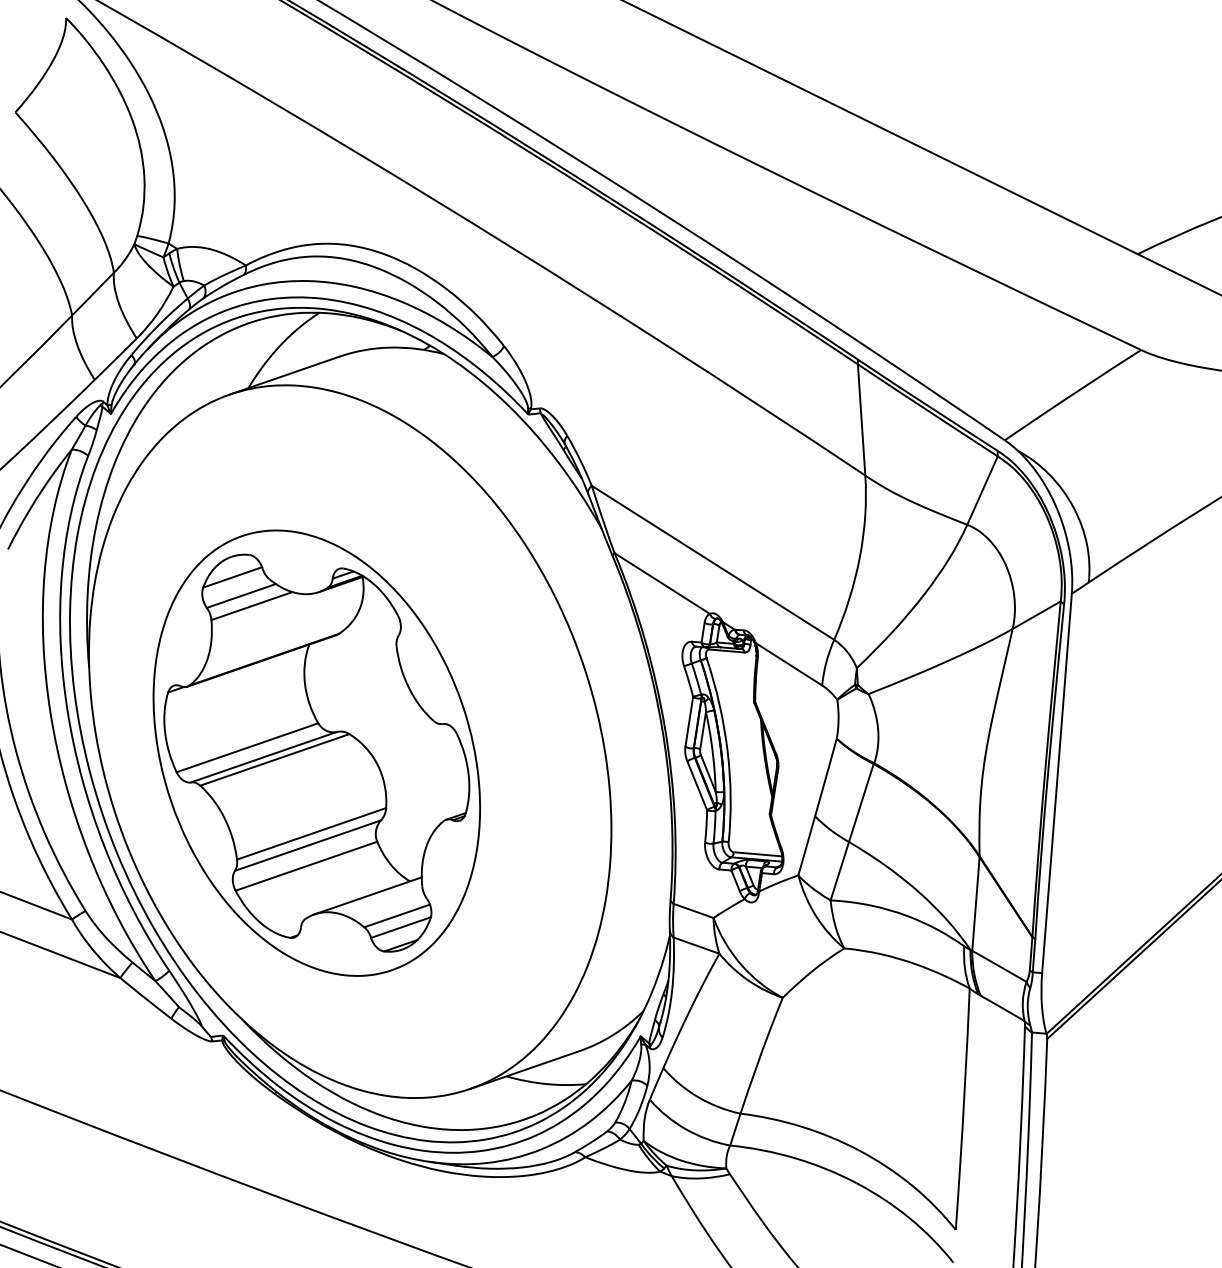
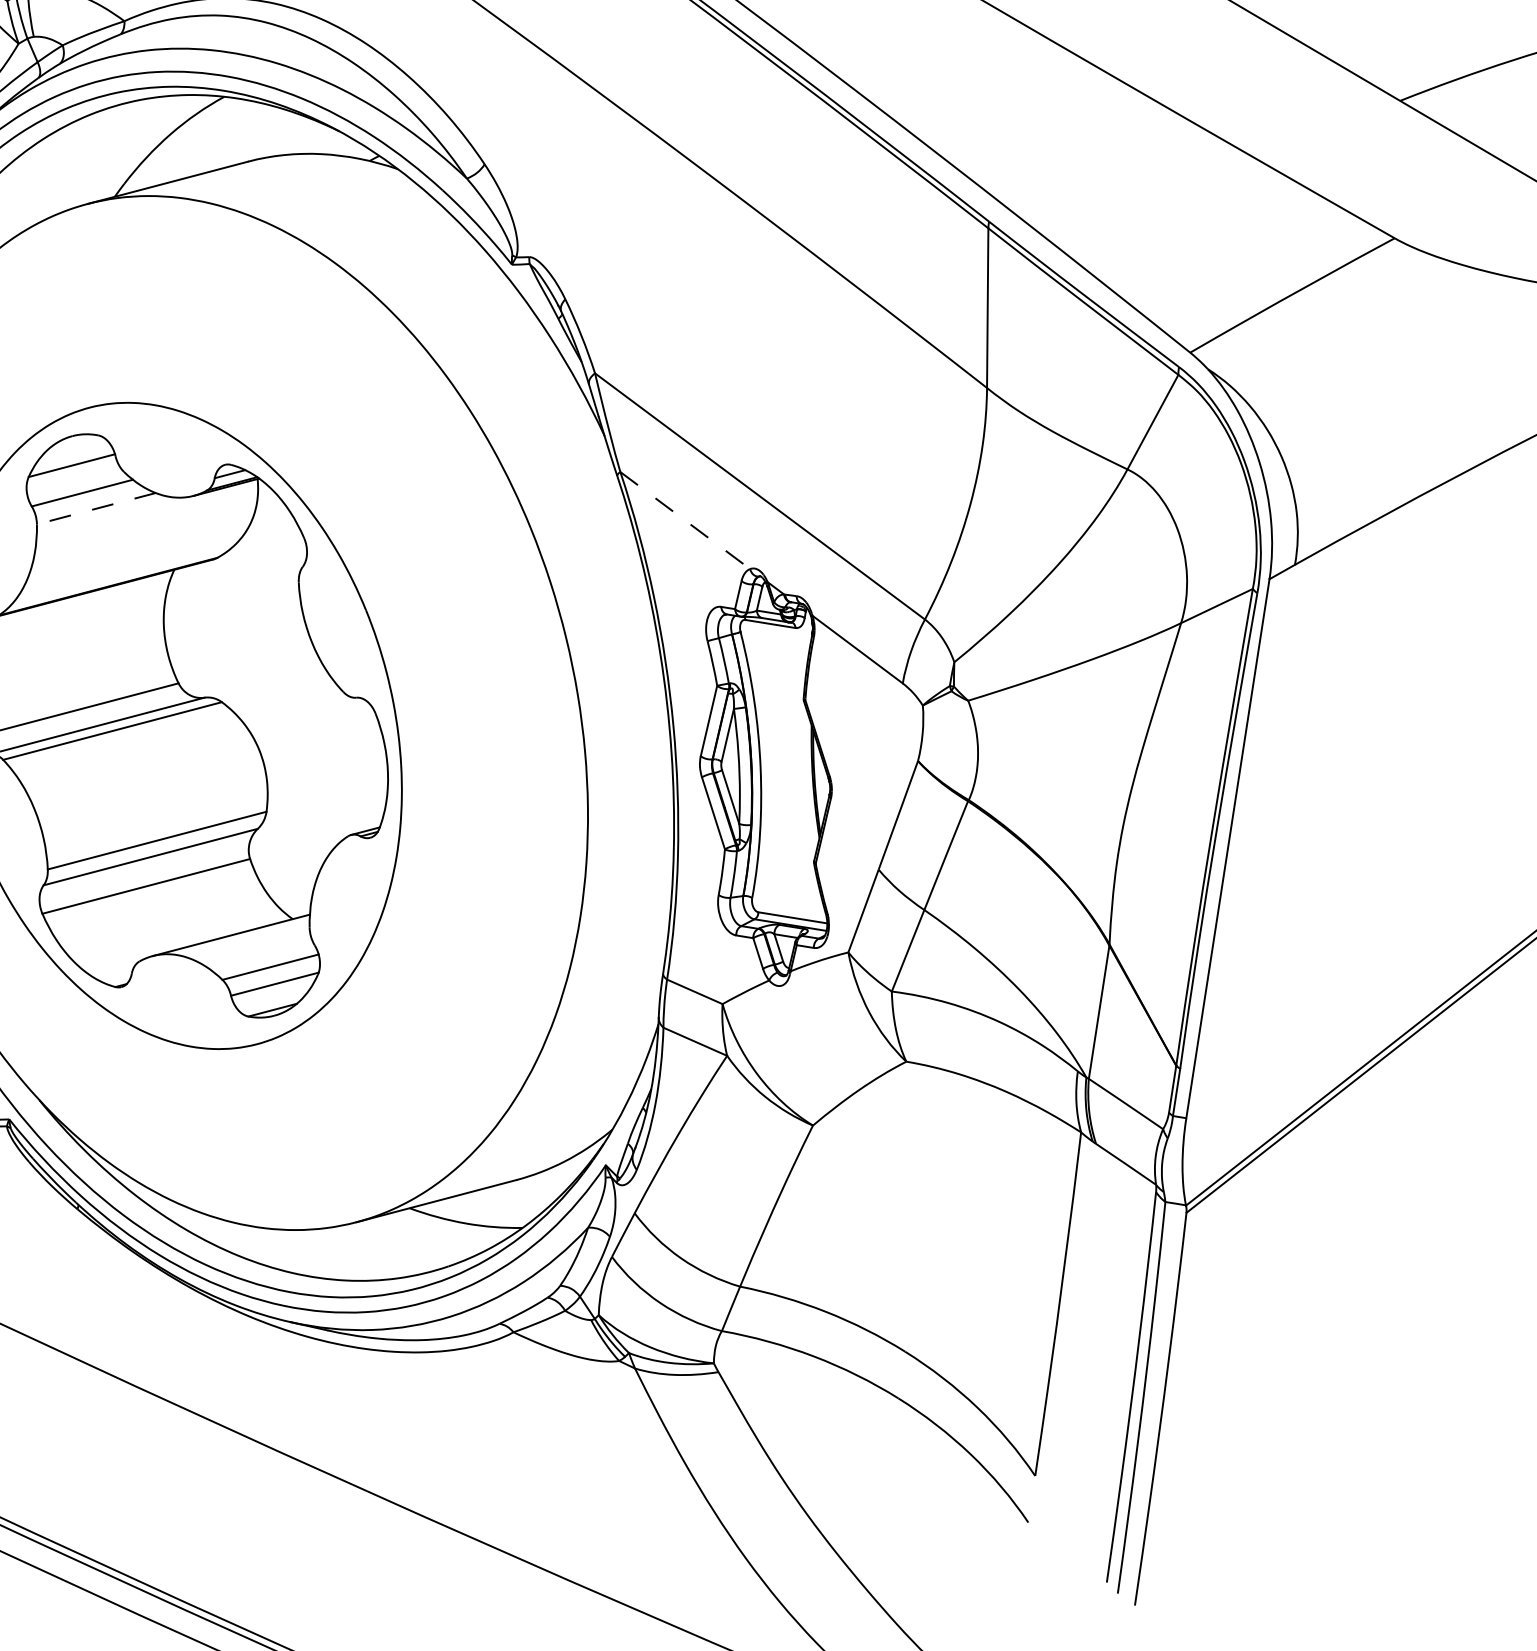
line: (662, 583) -> (685, 520), solid -> dashed
line: (251, 606) -> (95, 509), solid -> dashed

